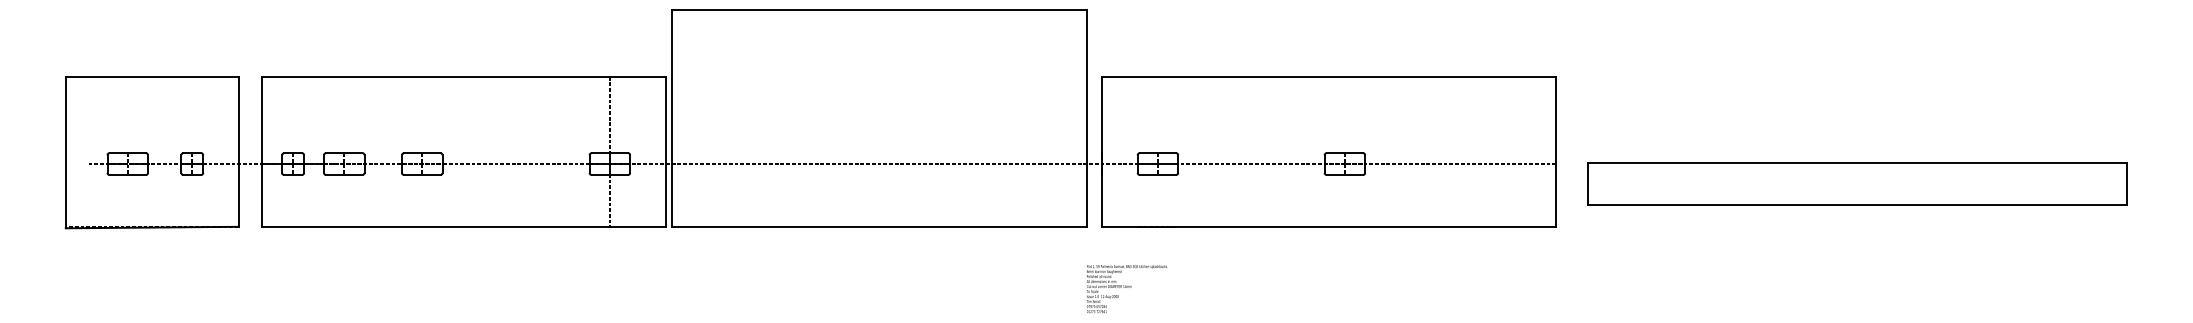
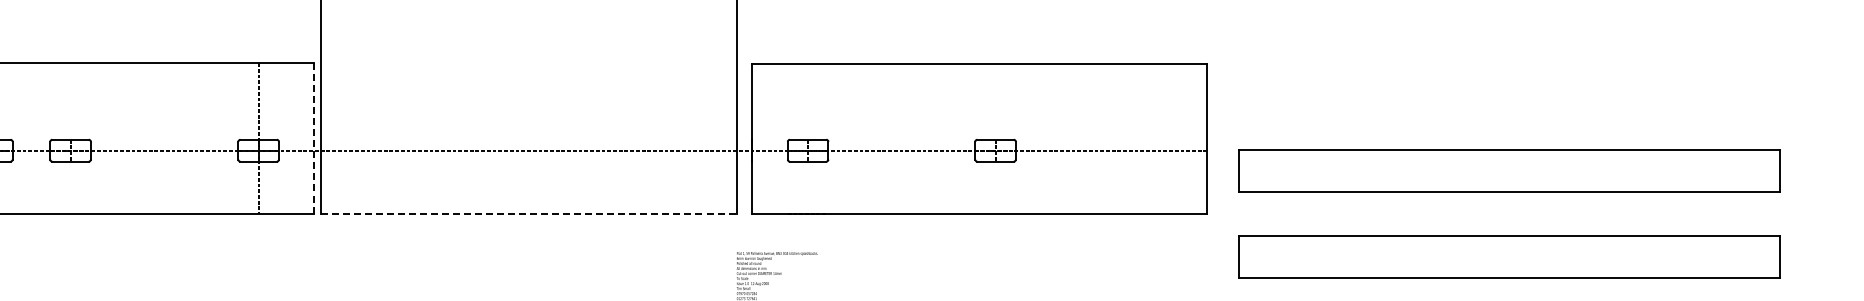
line: (665, 152) -> (314, 139), solid -> dashed
line: (879, 226) -> (528, 213), solid -> dashed
part: (1857, 269) -> (1509, 256), added

